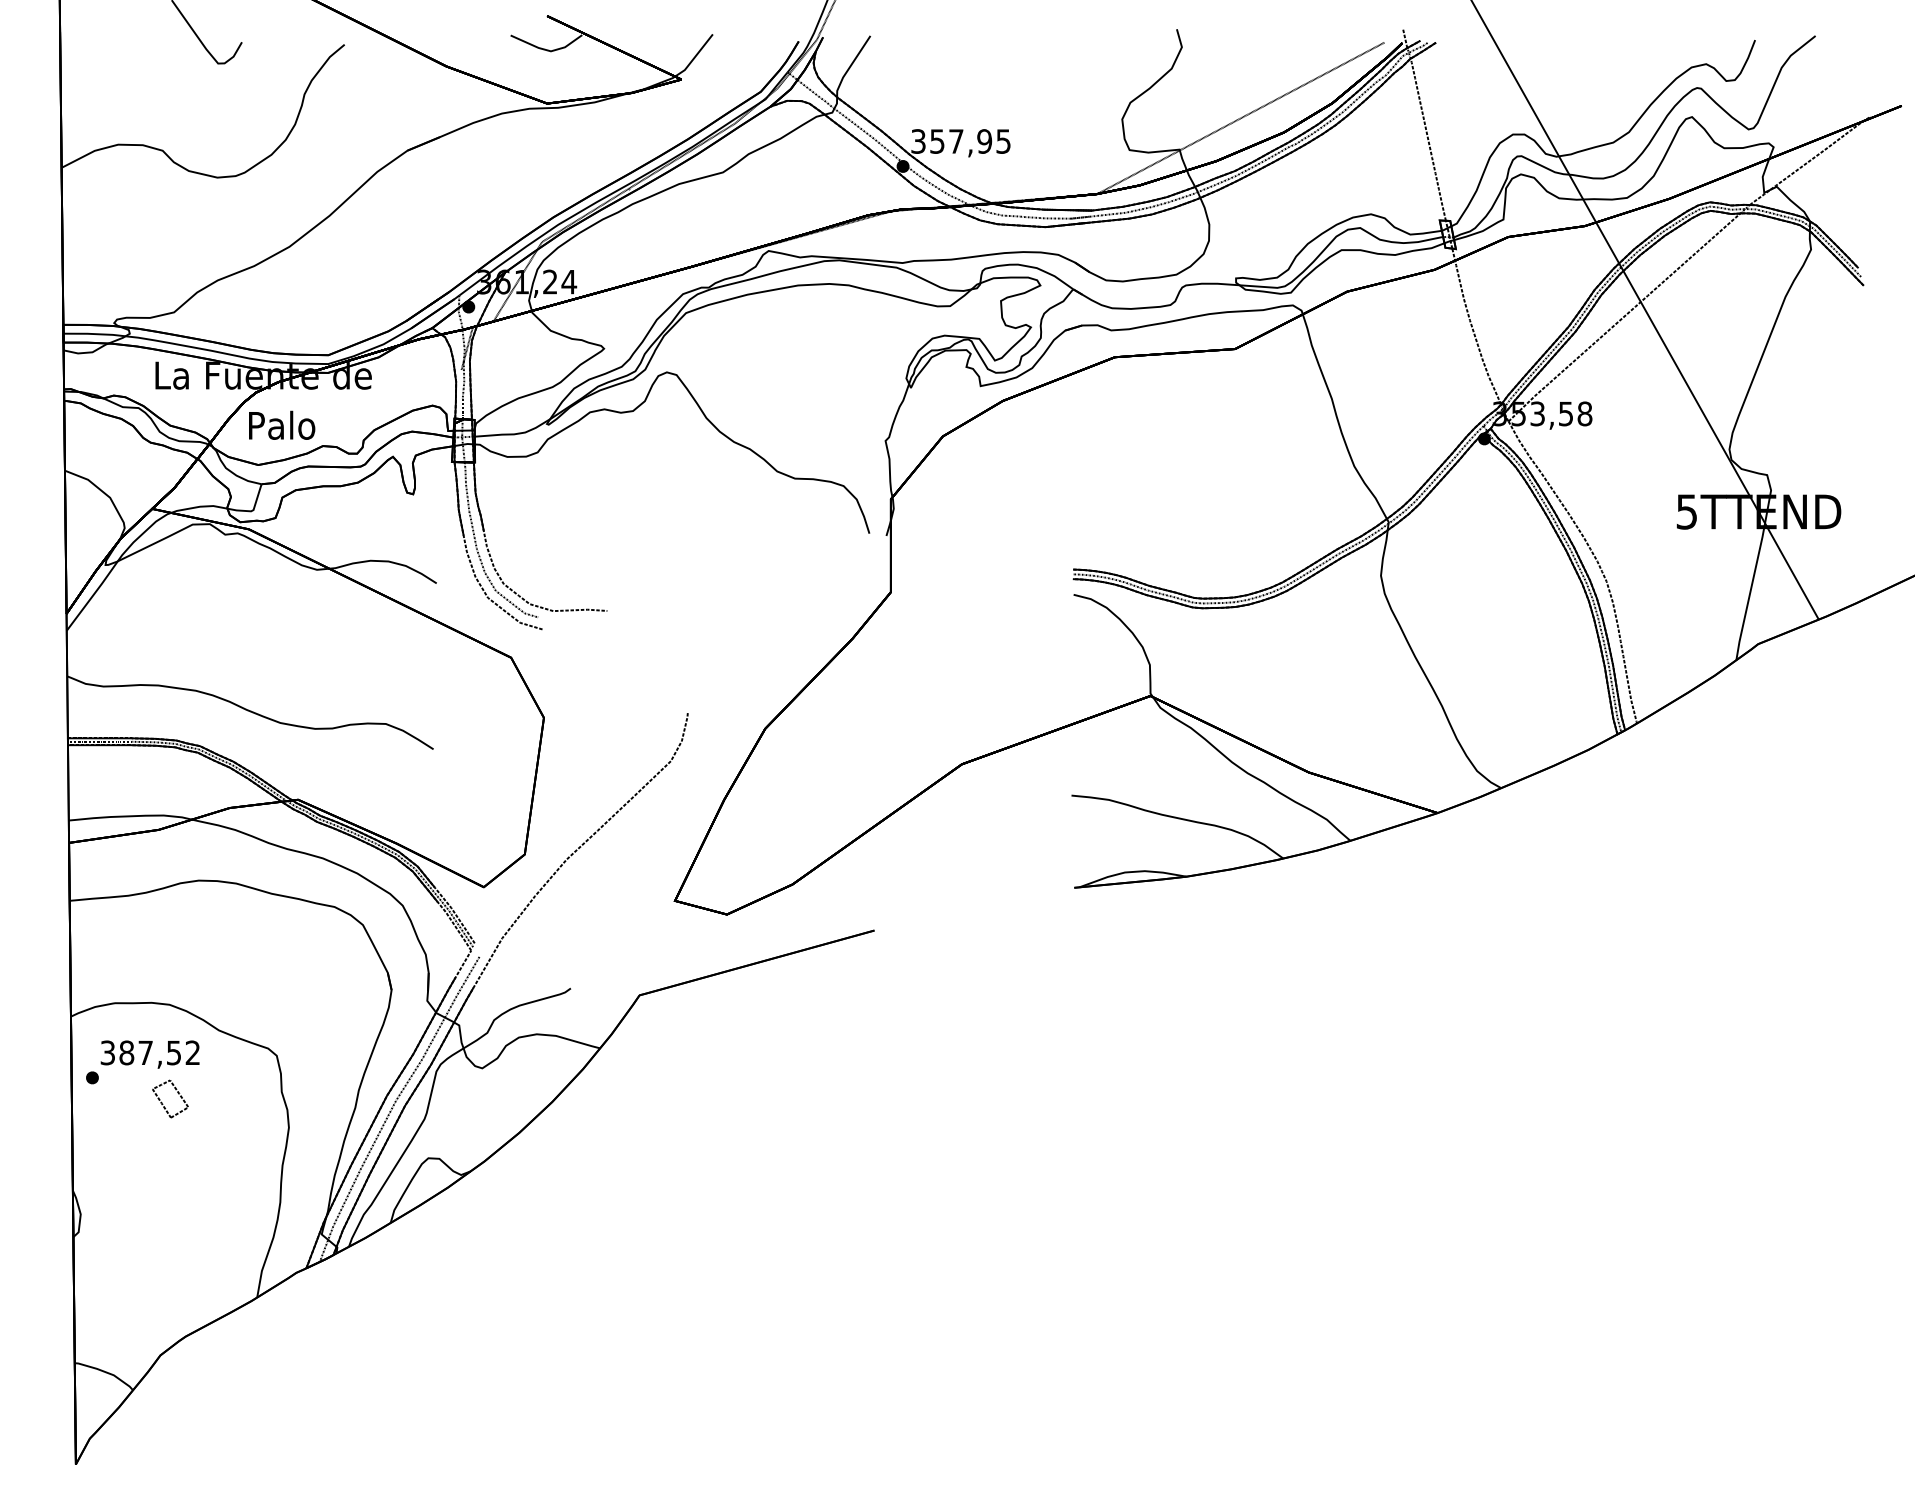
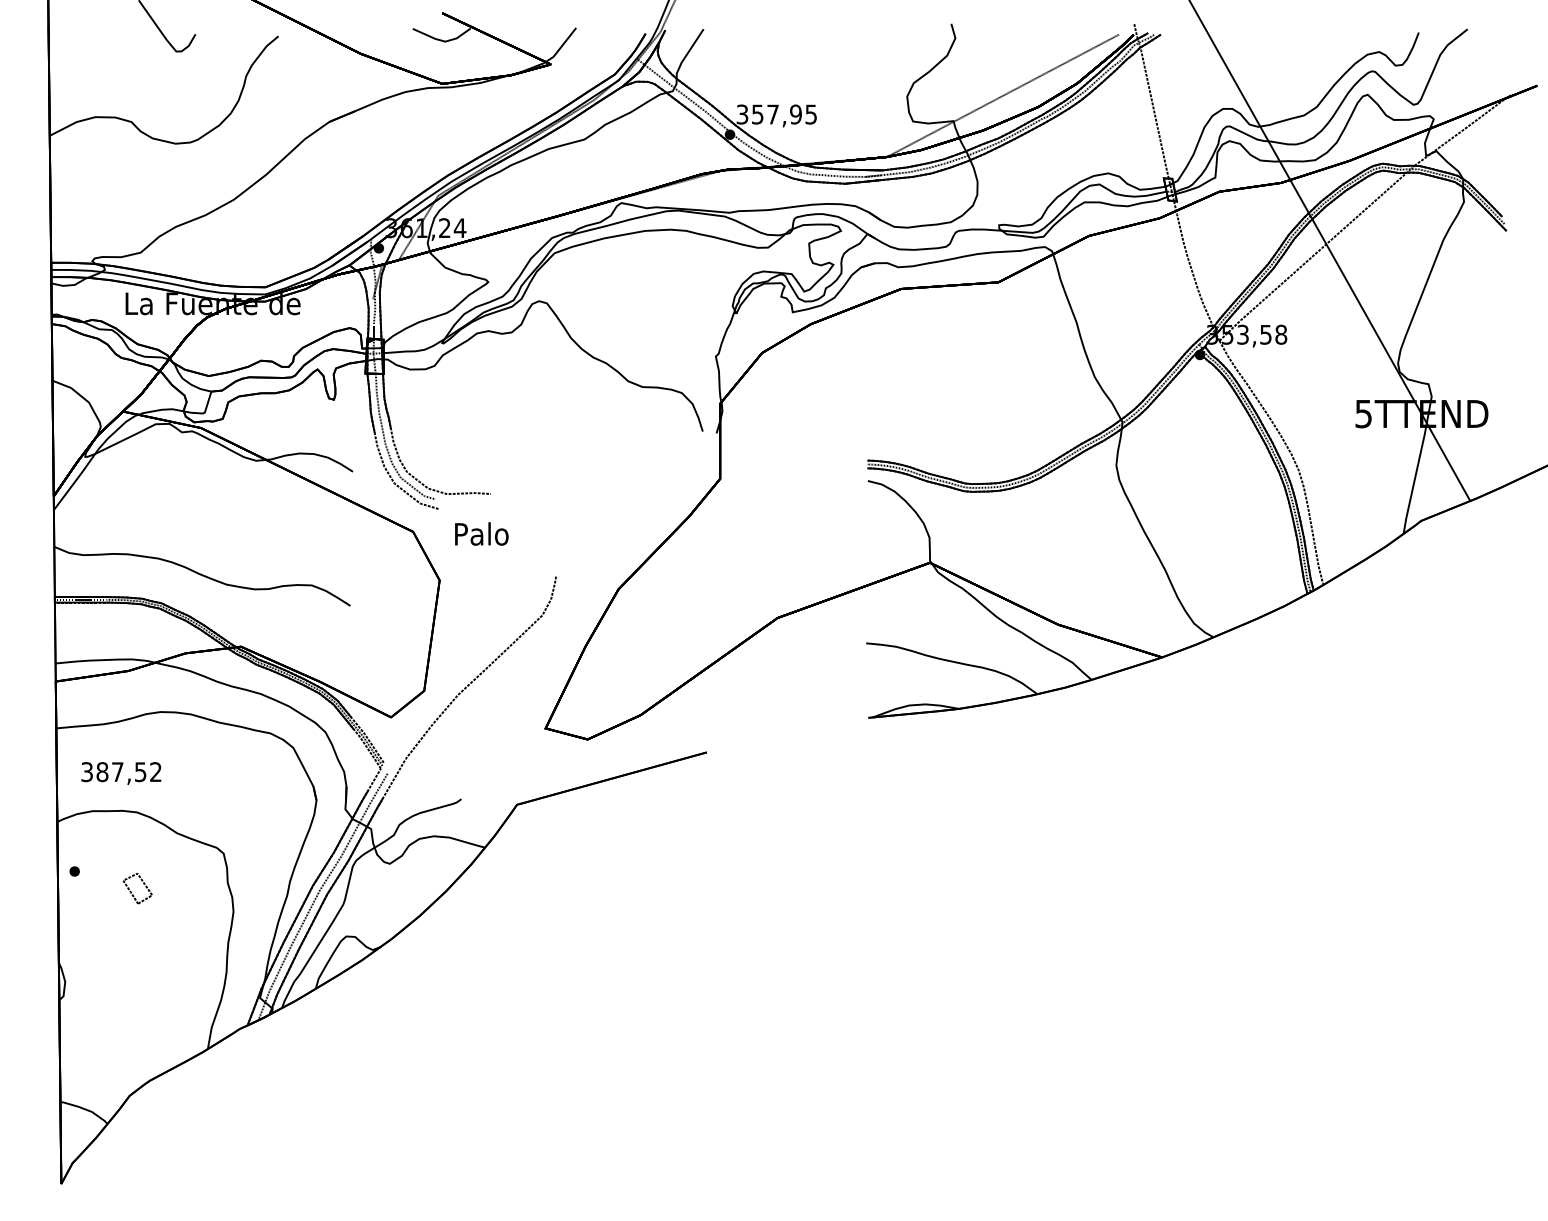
text: (282, 424) -> (482, 533), moved
text: (149, 1054) -> (120, 773), moved

